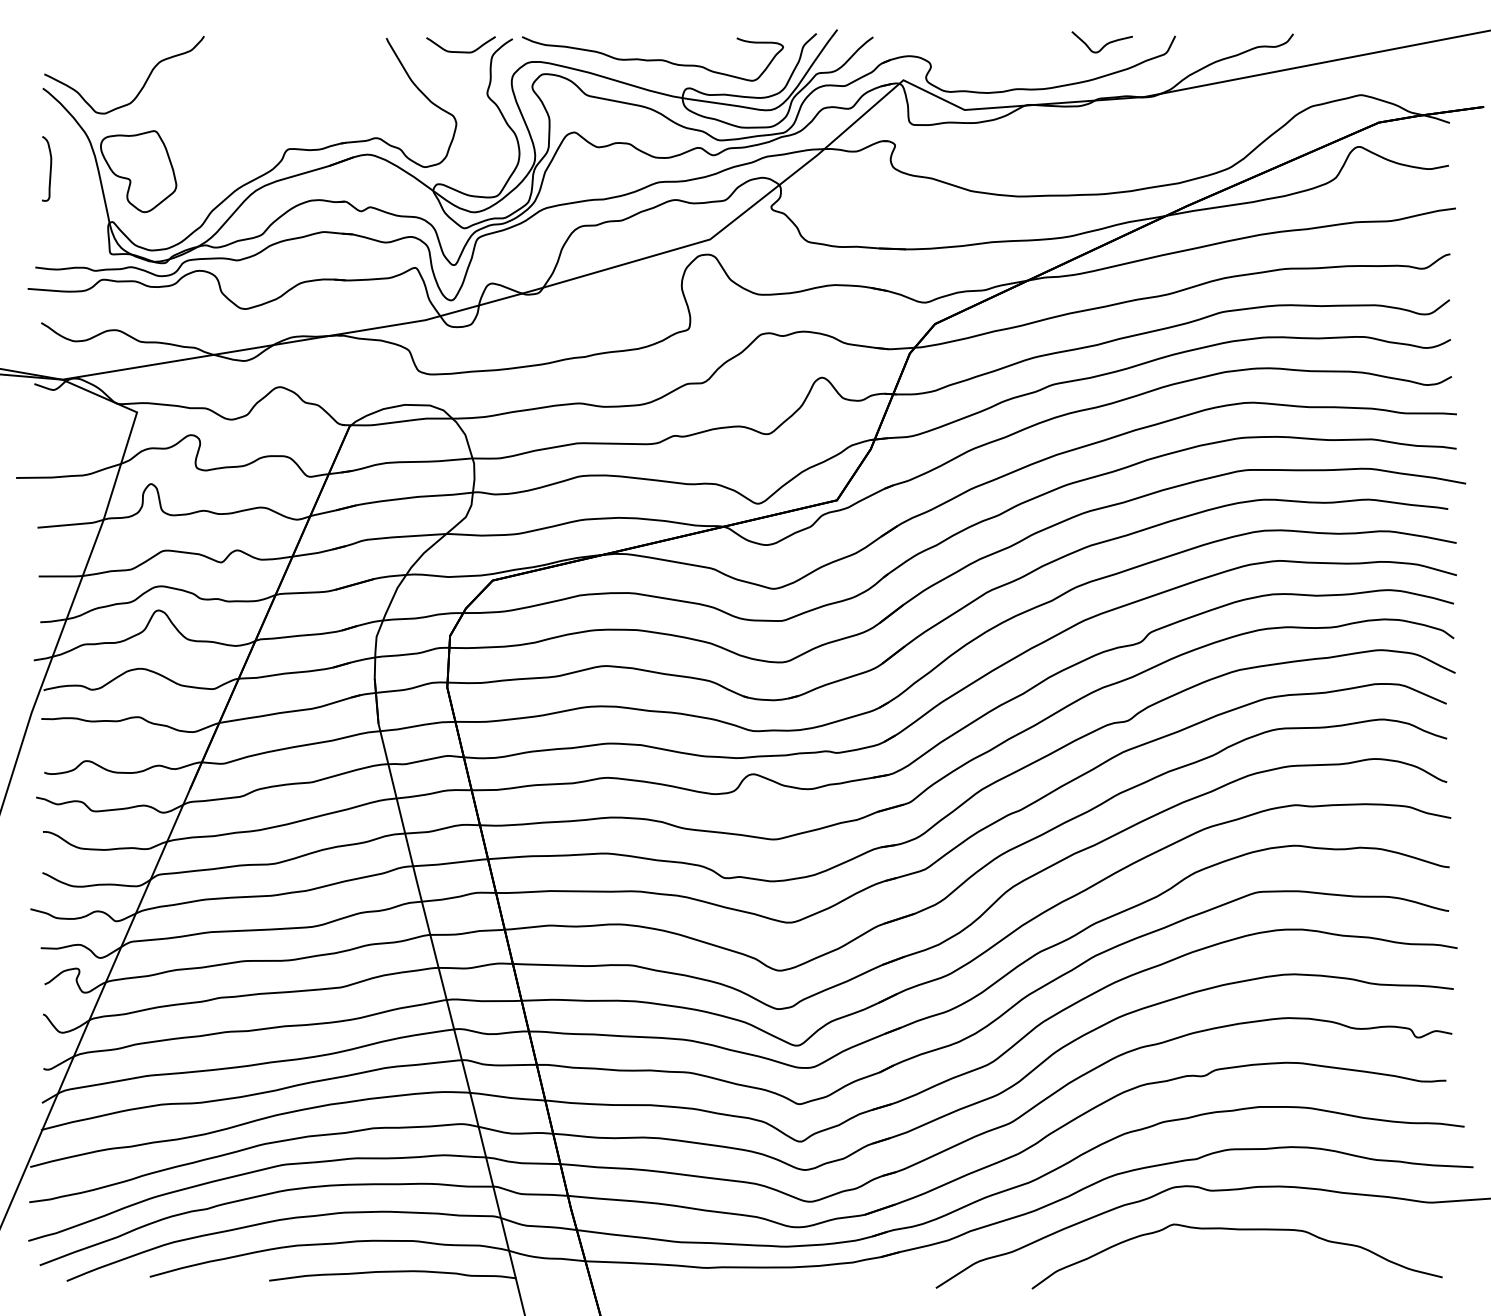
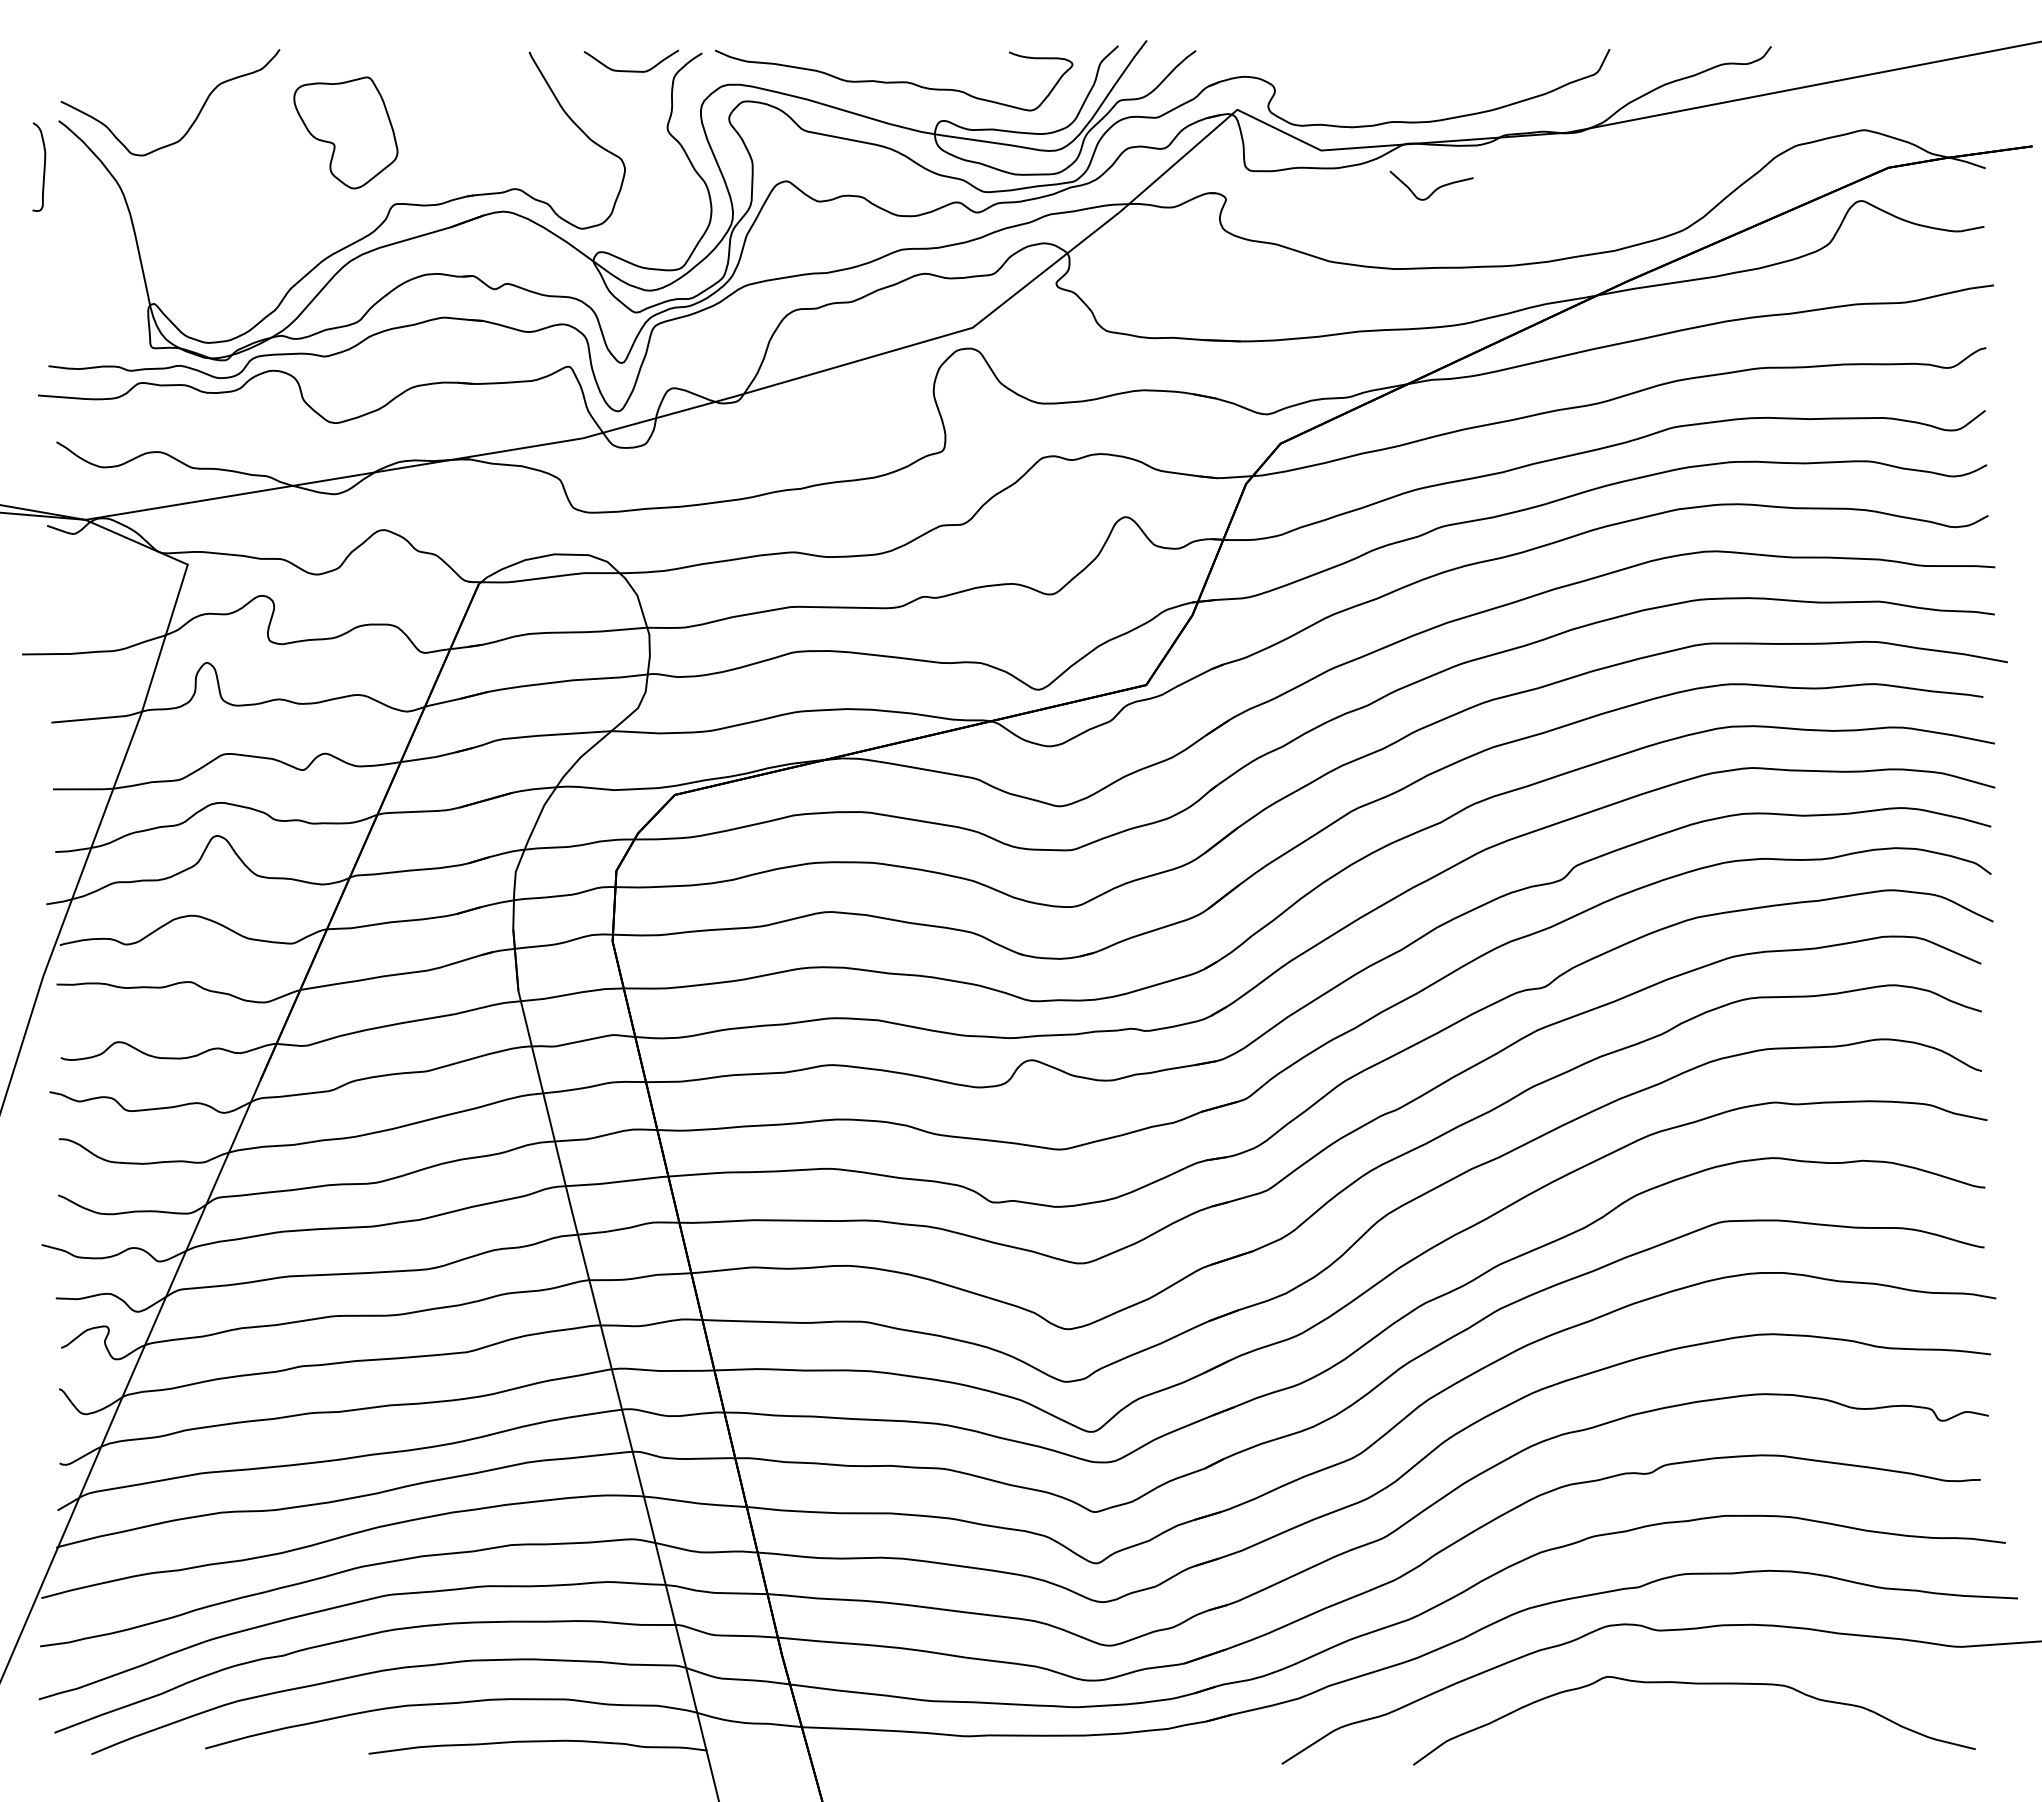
curve: (1103, 45) -> (1433, 190), moved
curve: (49, 168) -> (43, 166), moved
part: (138, 171) -> (345, 132), moved

